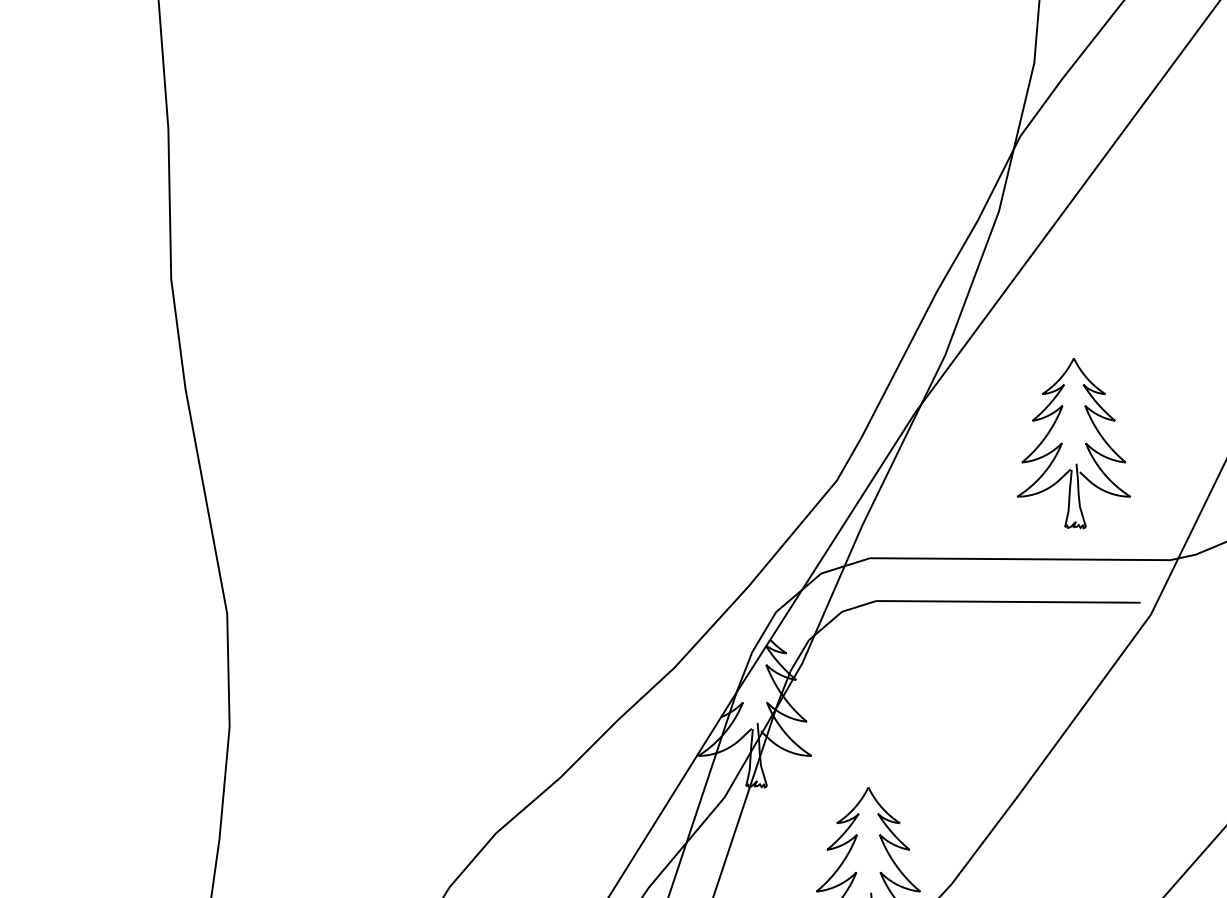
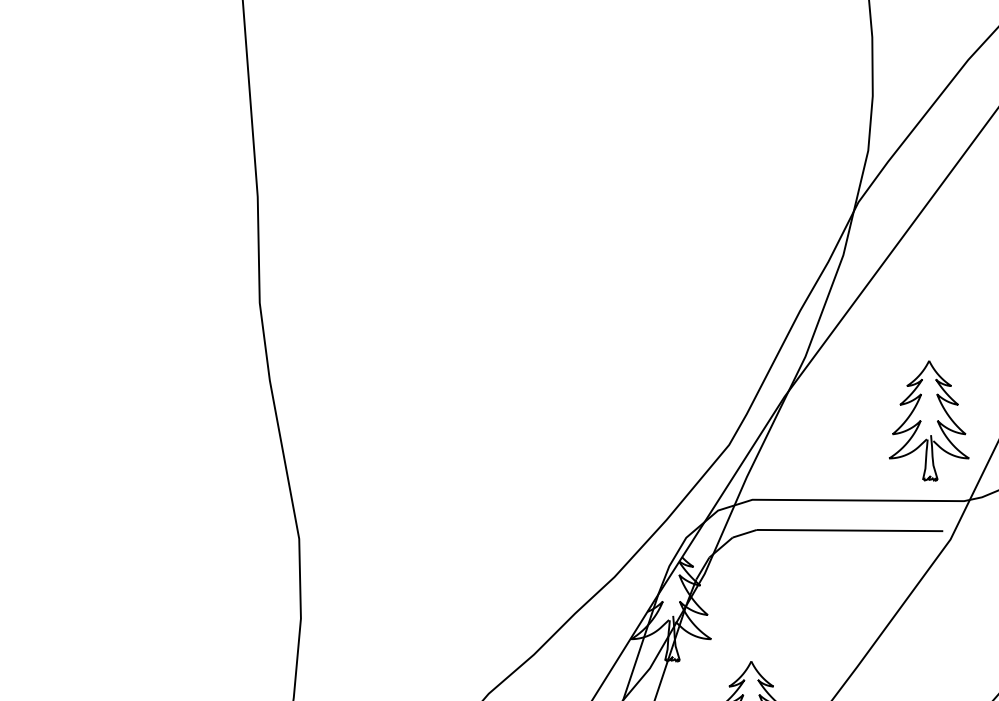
part: (1072, 442) -> (928, 420), moved

